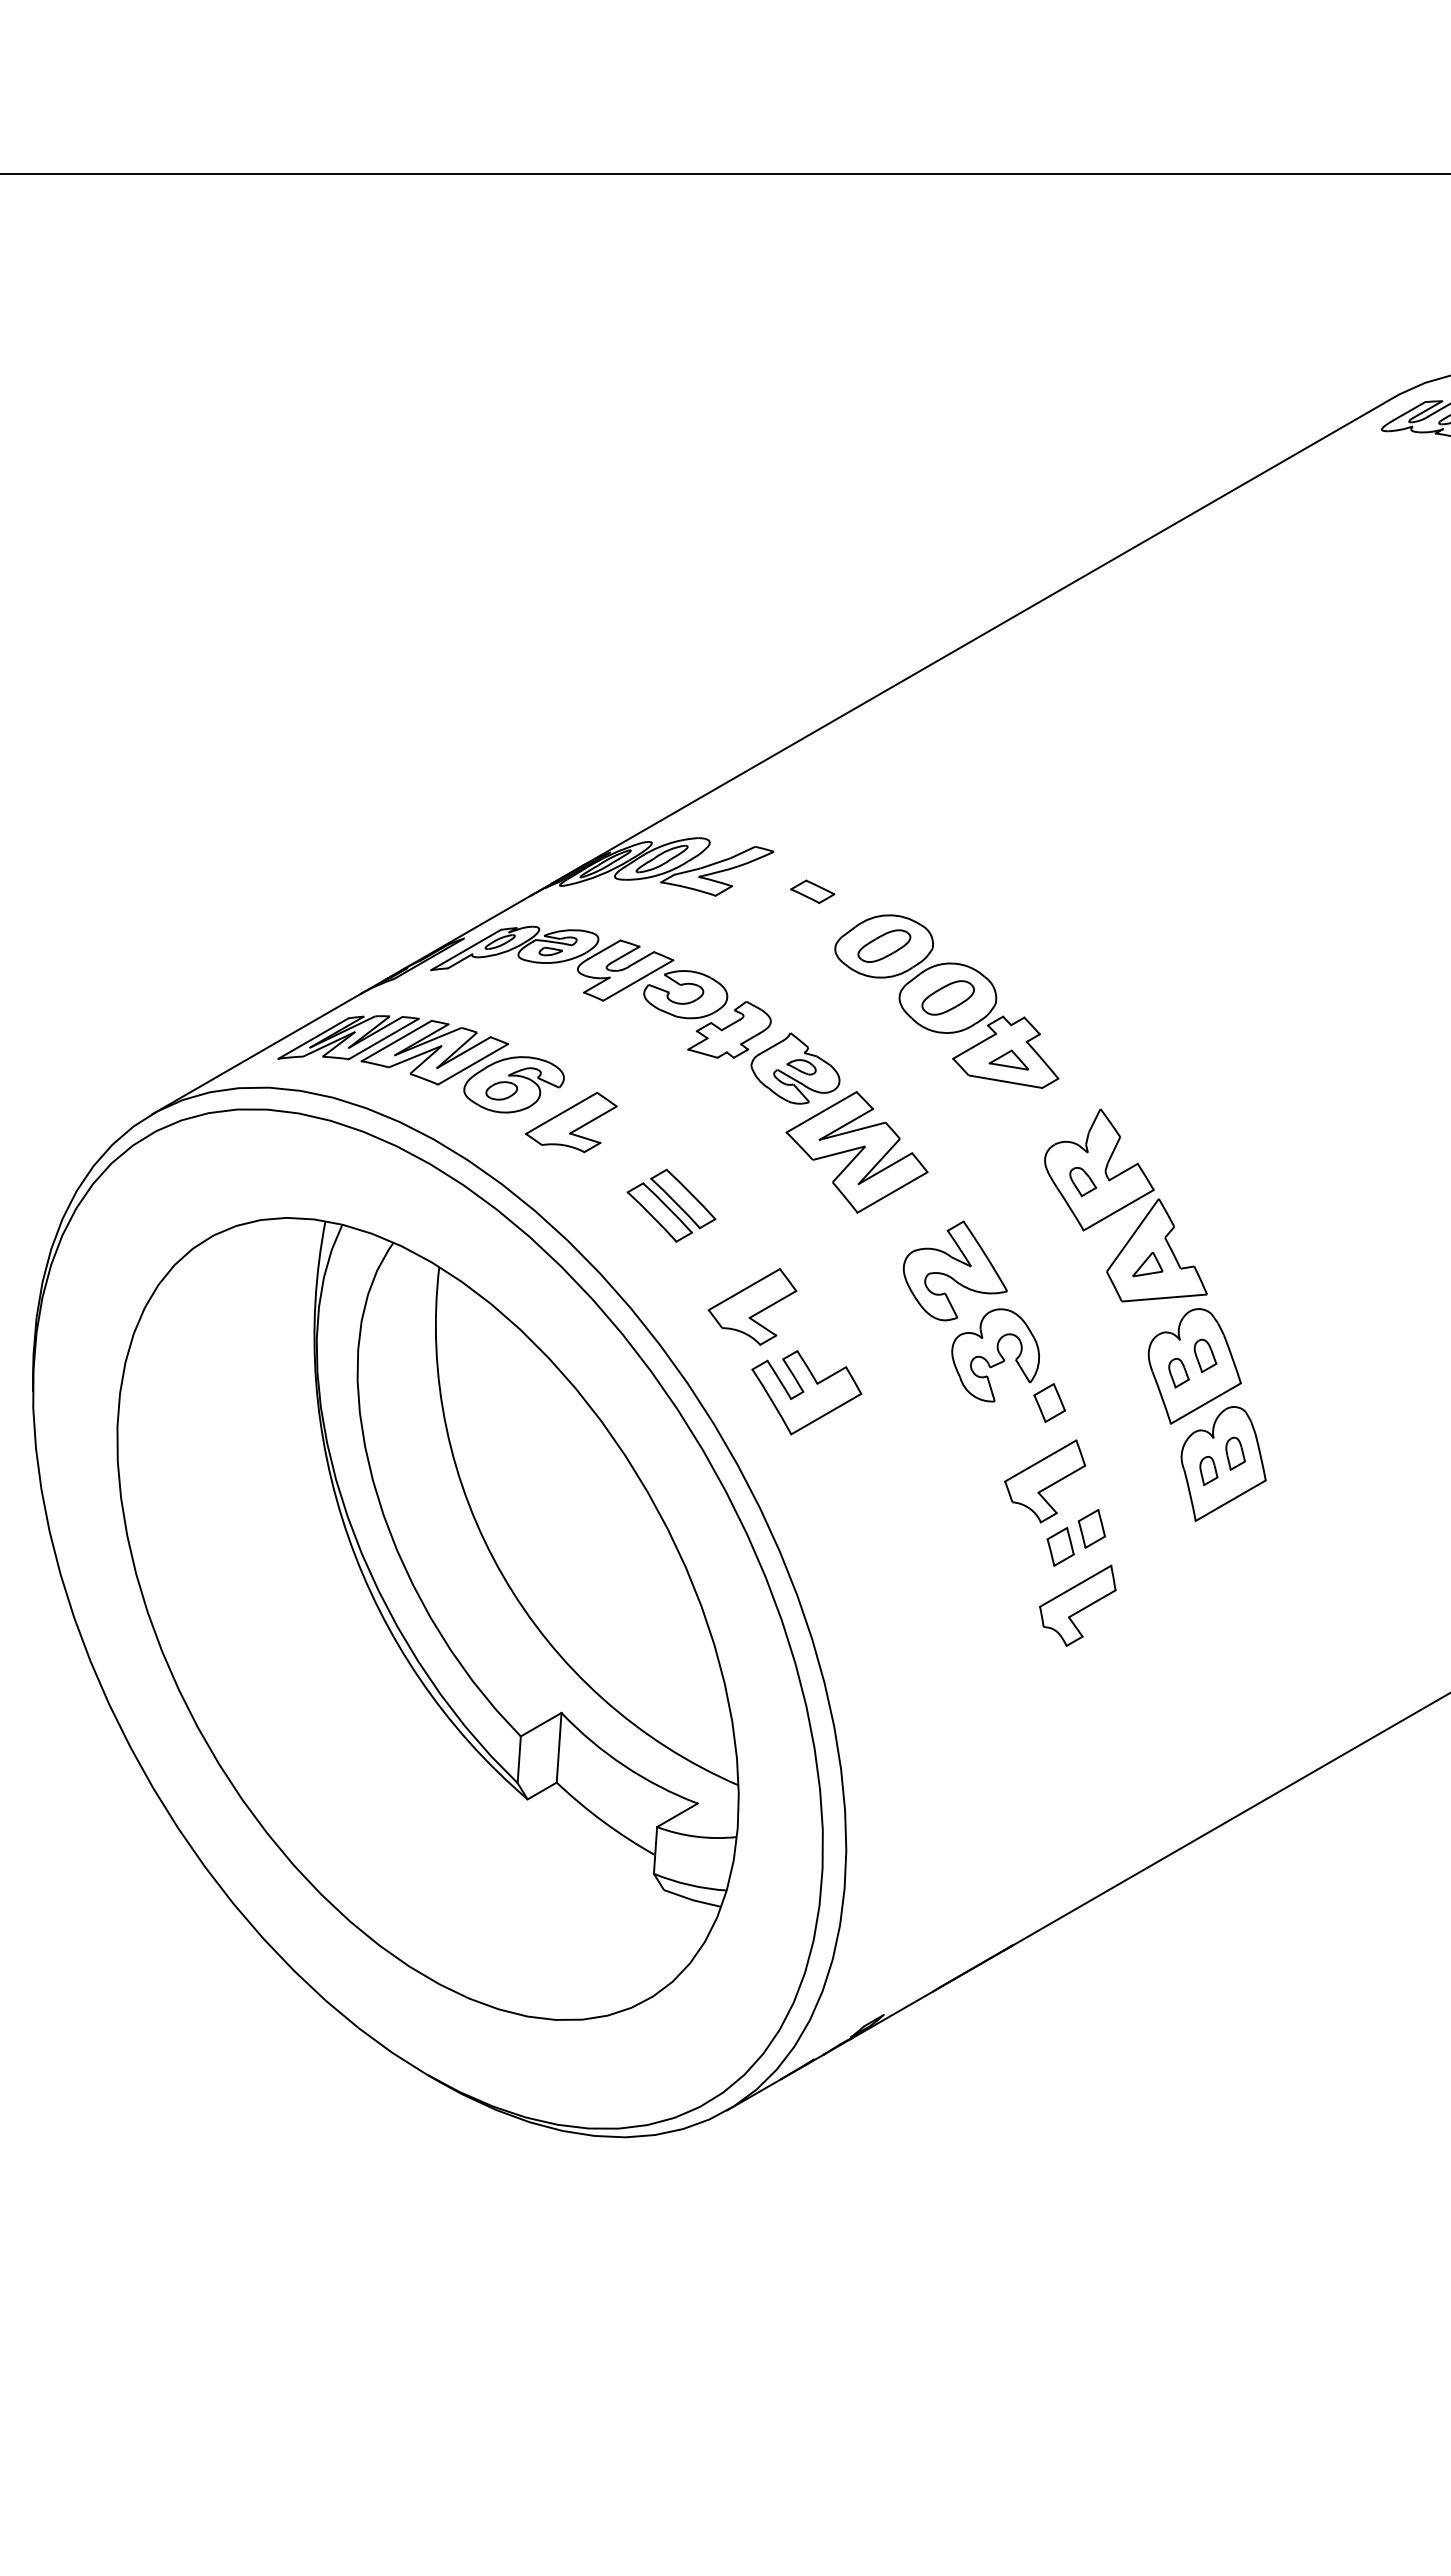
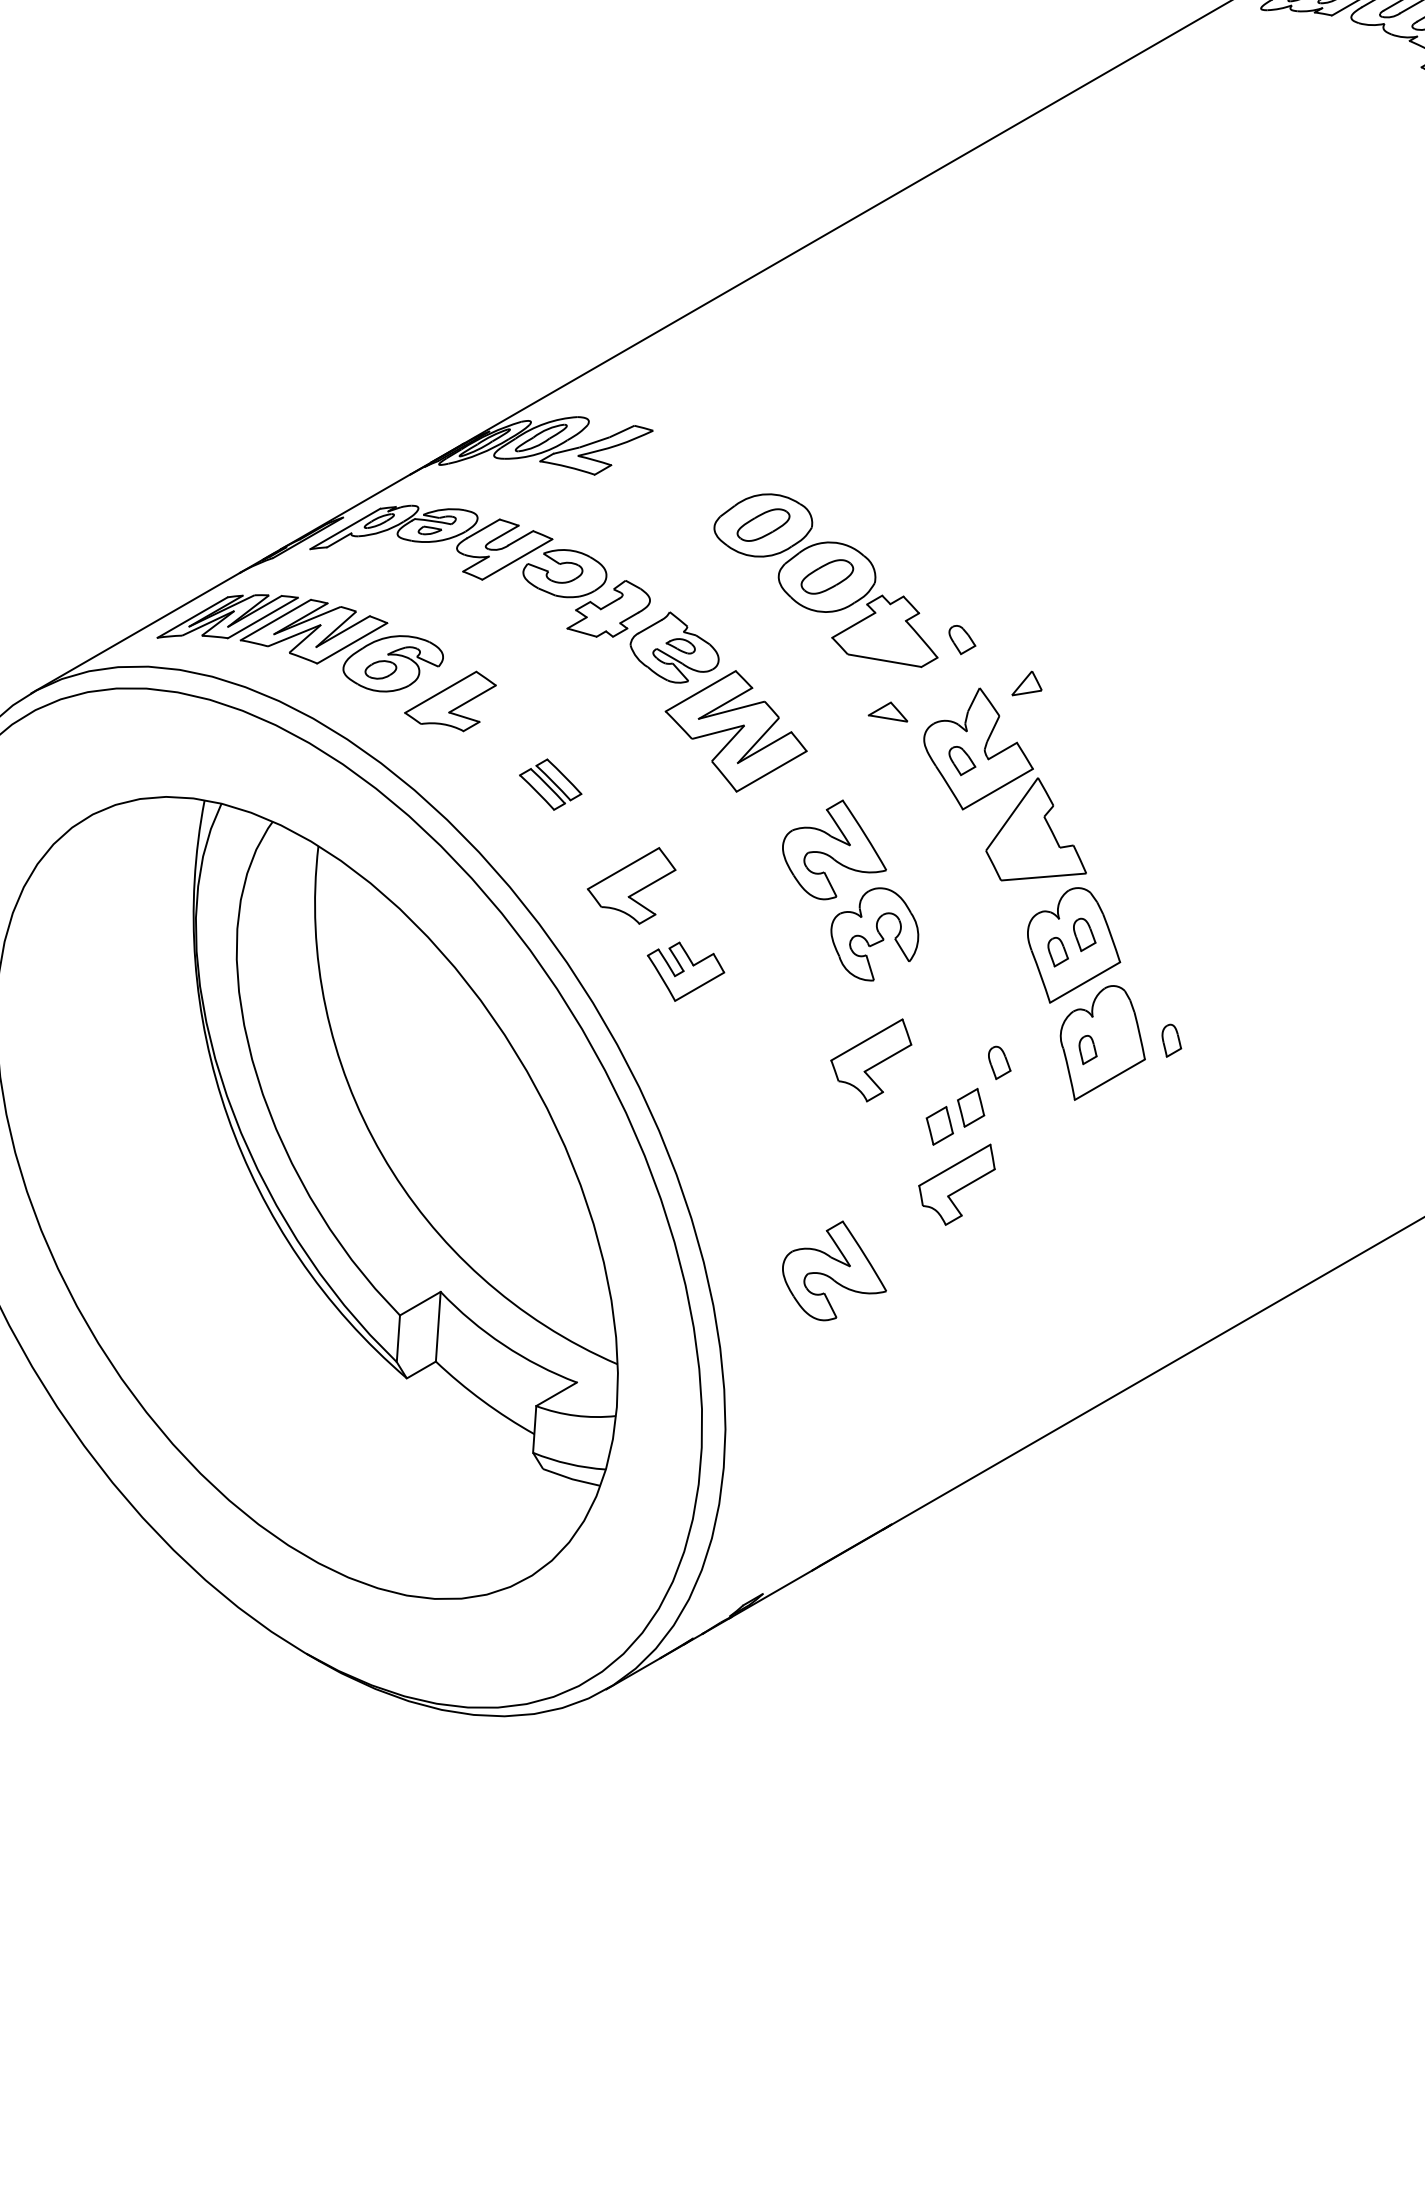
part: (812, 891) -> (691, 470), removed
part: (1008, 1059) -> (887, 711), moved
part: (1083, 1061) -> (962, 640), added
part: (671, 1205) -> (550, 784), size x0.7
part: (1147, 1264) -> (1026, 683), moved
part: (806, 1392) -> (685, 971), size x0.7
part: (1049, 1402) -> (928, 981), removed
part: (1235, 1453) -> (1171, 1040), moved
part: (1045, 1481) -> (871, 1060), moved
part: (1120, 1483) -> (999, 1062), added
part: (954, 1691) -> (833, 1270), added

